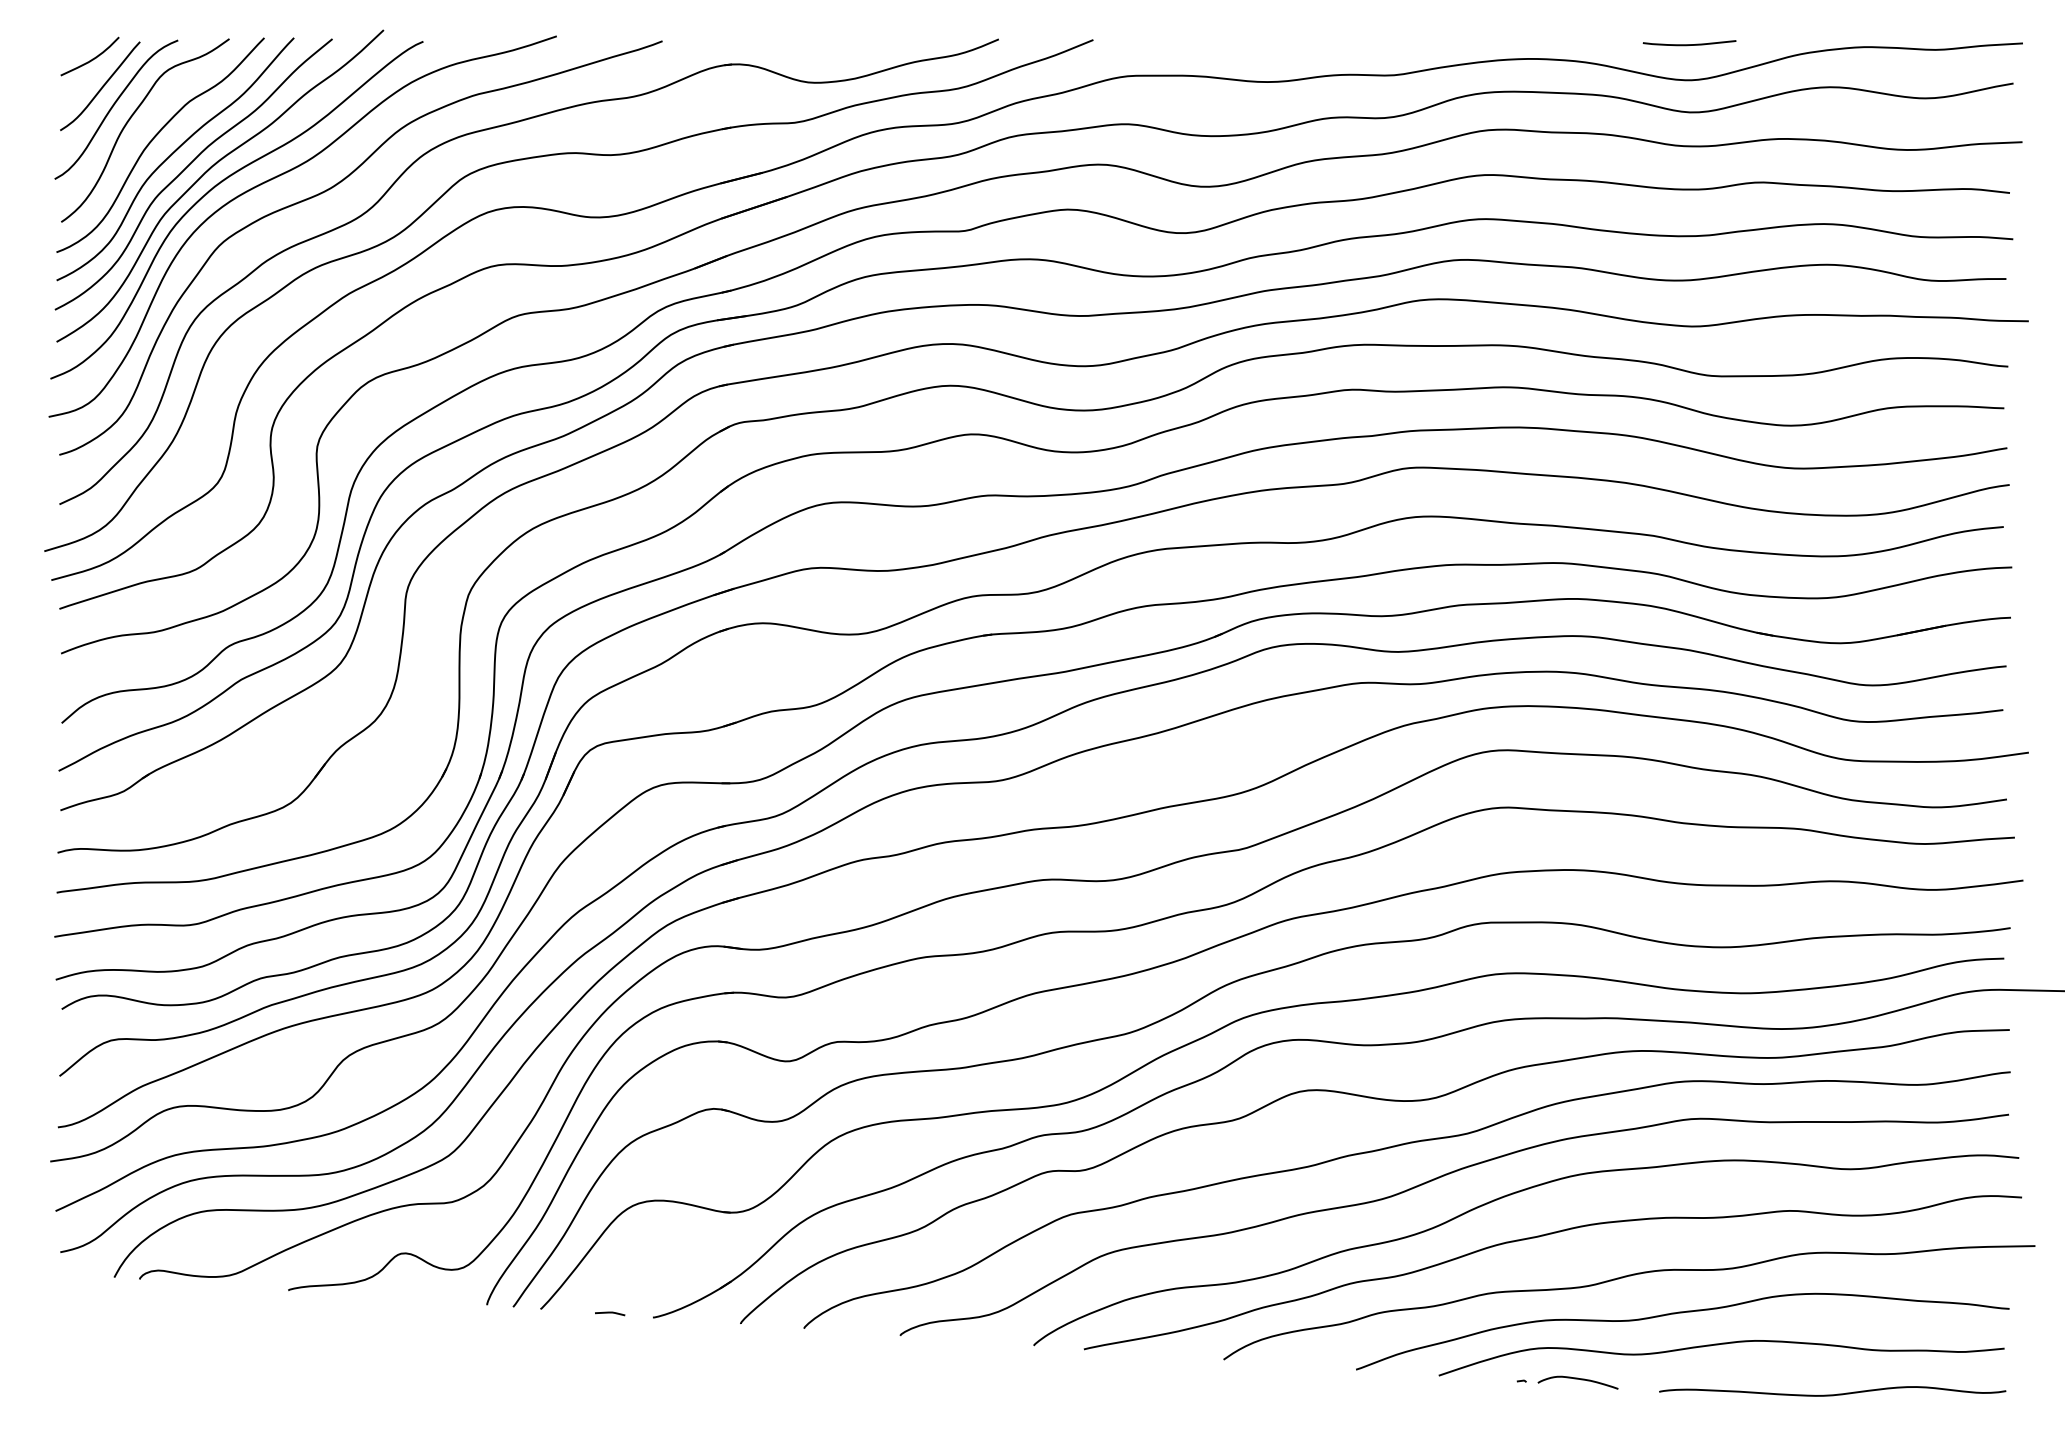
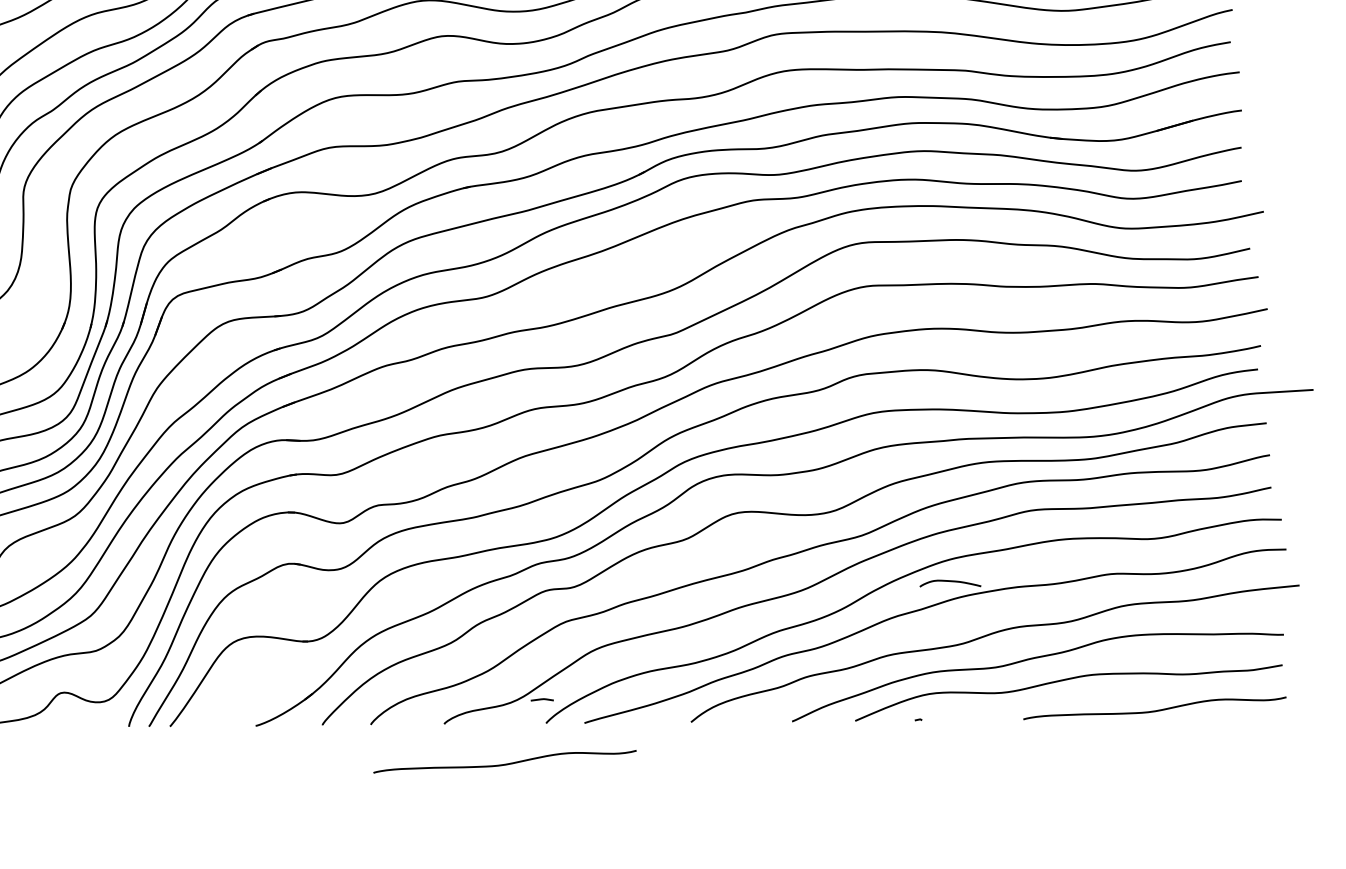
line: (610, 1313) -> (542, 699), moved
curve: (1577, 1379) -> (949, 581), moved
curve: (975, 1394) -> (505, 764), added

